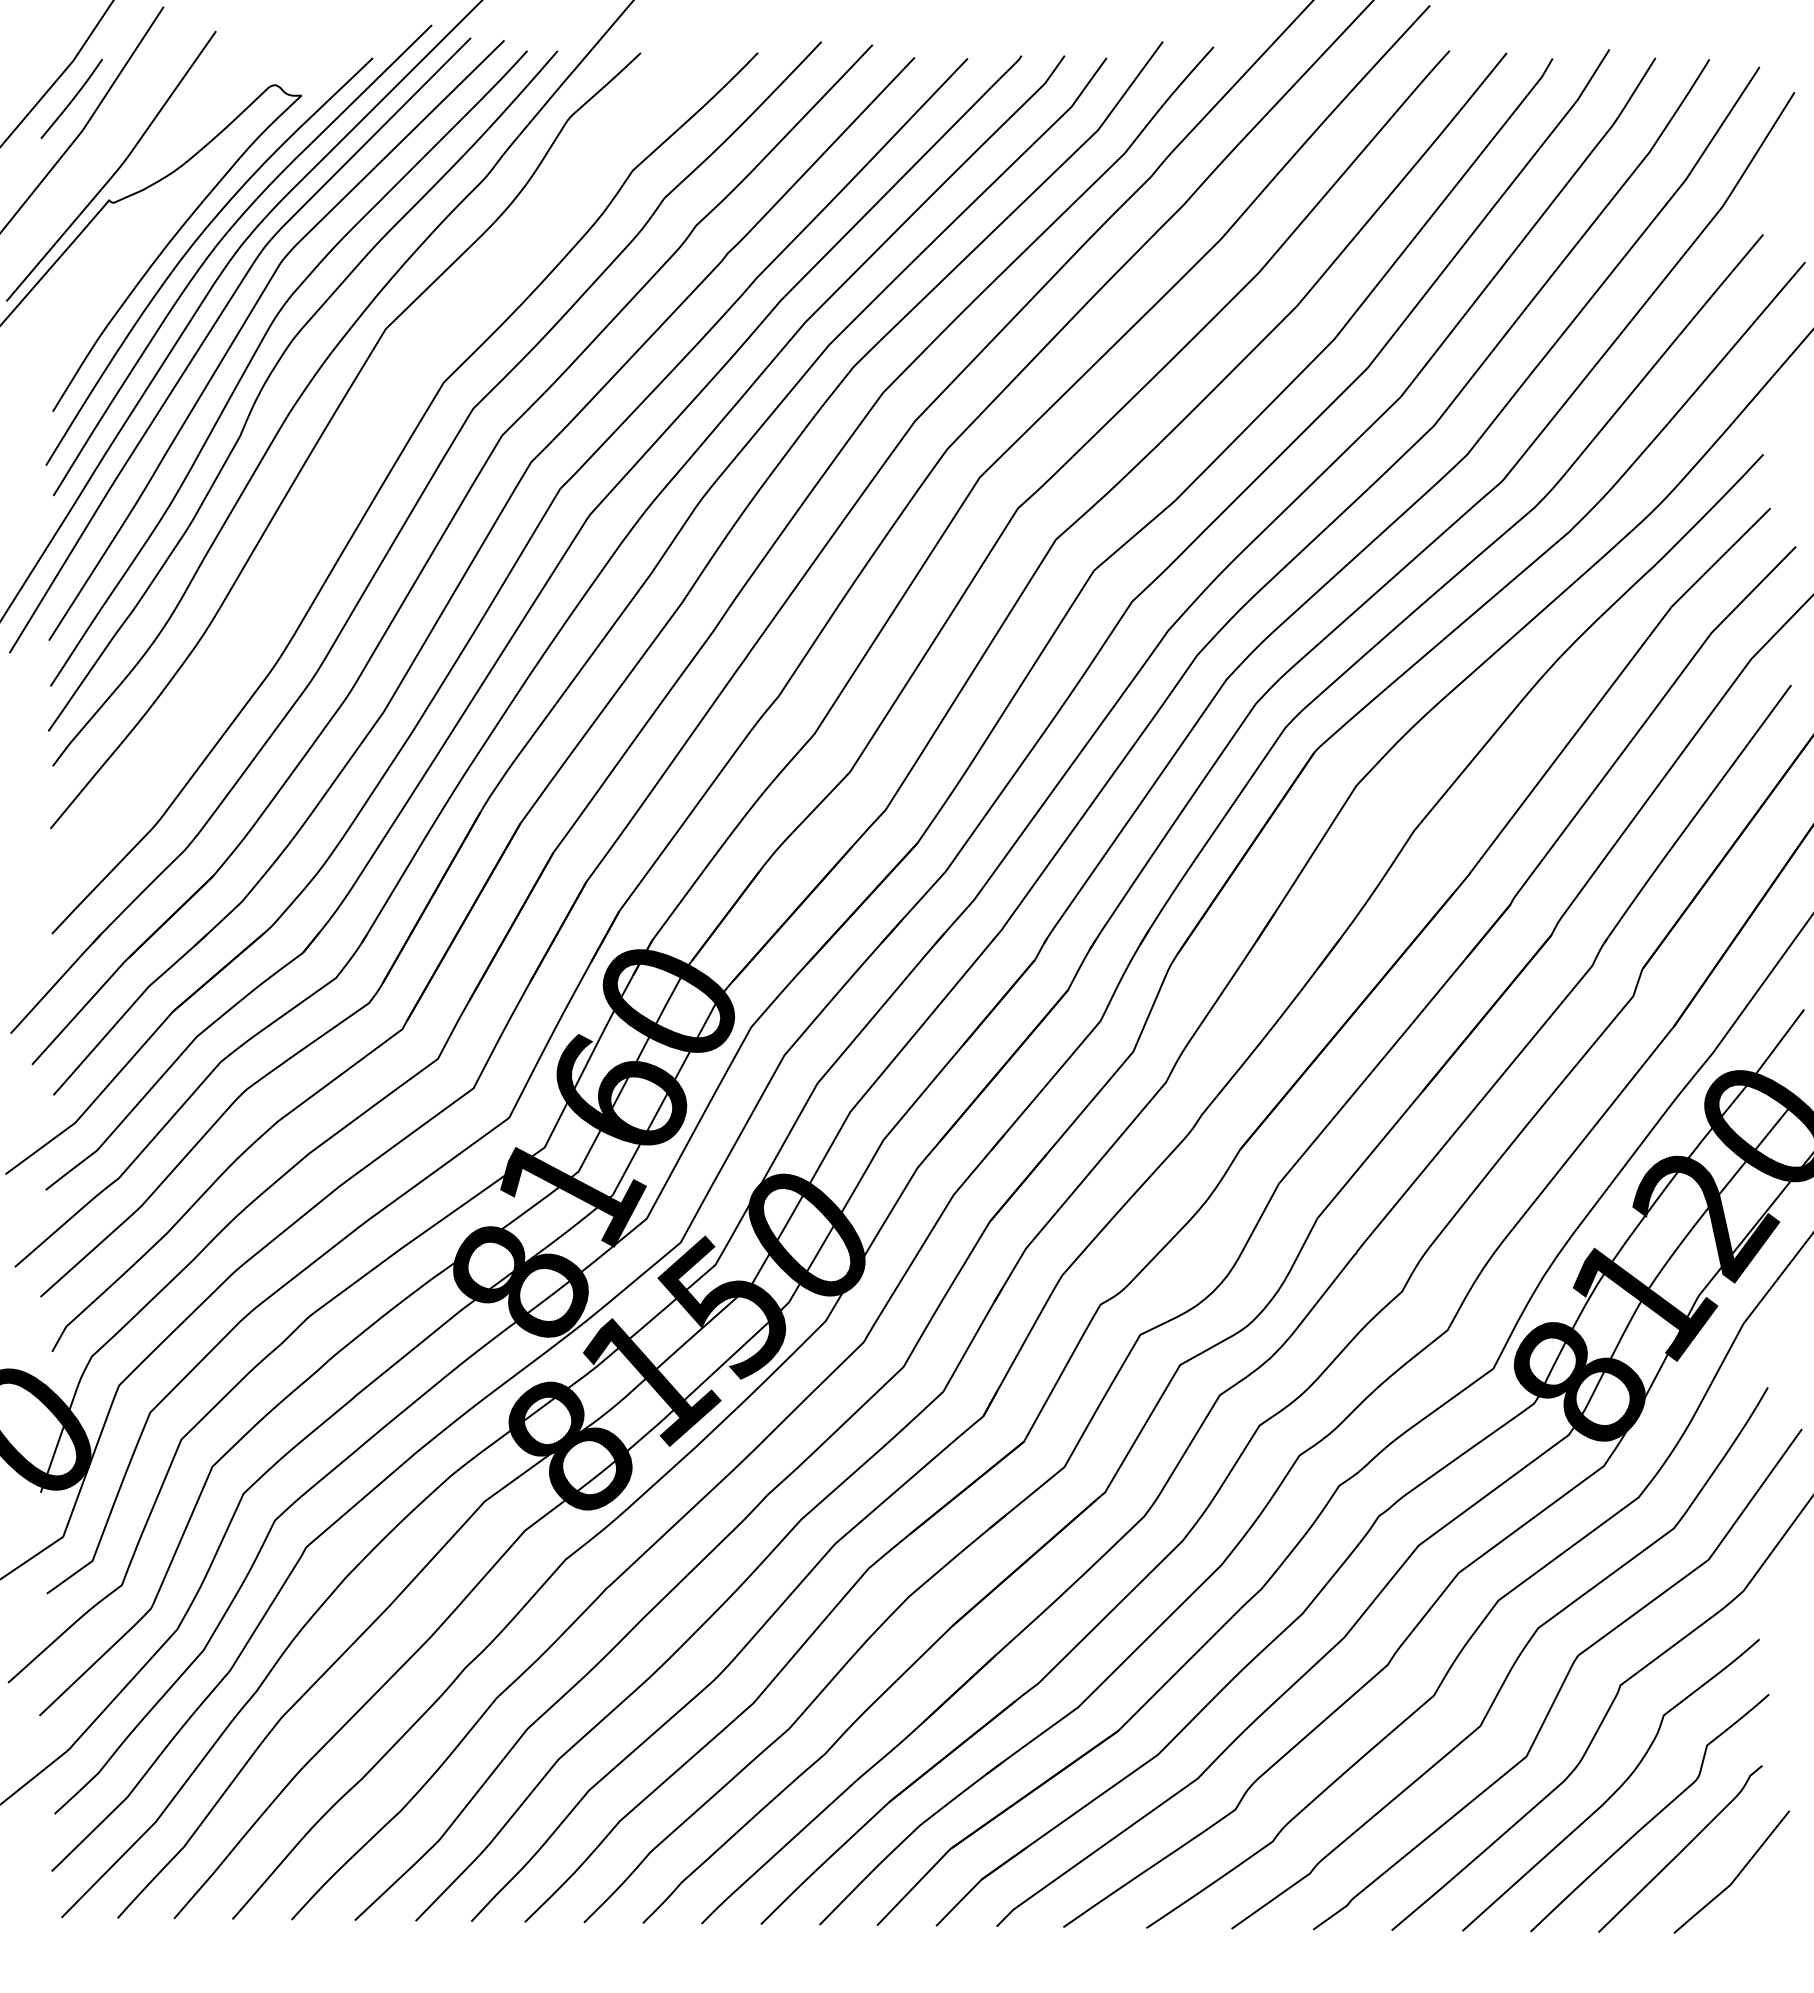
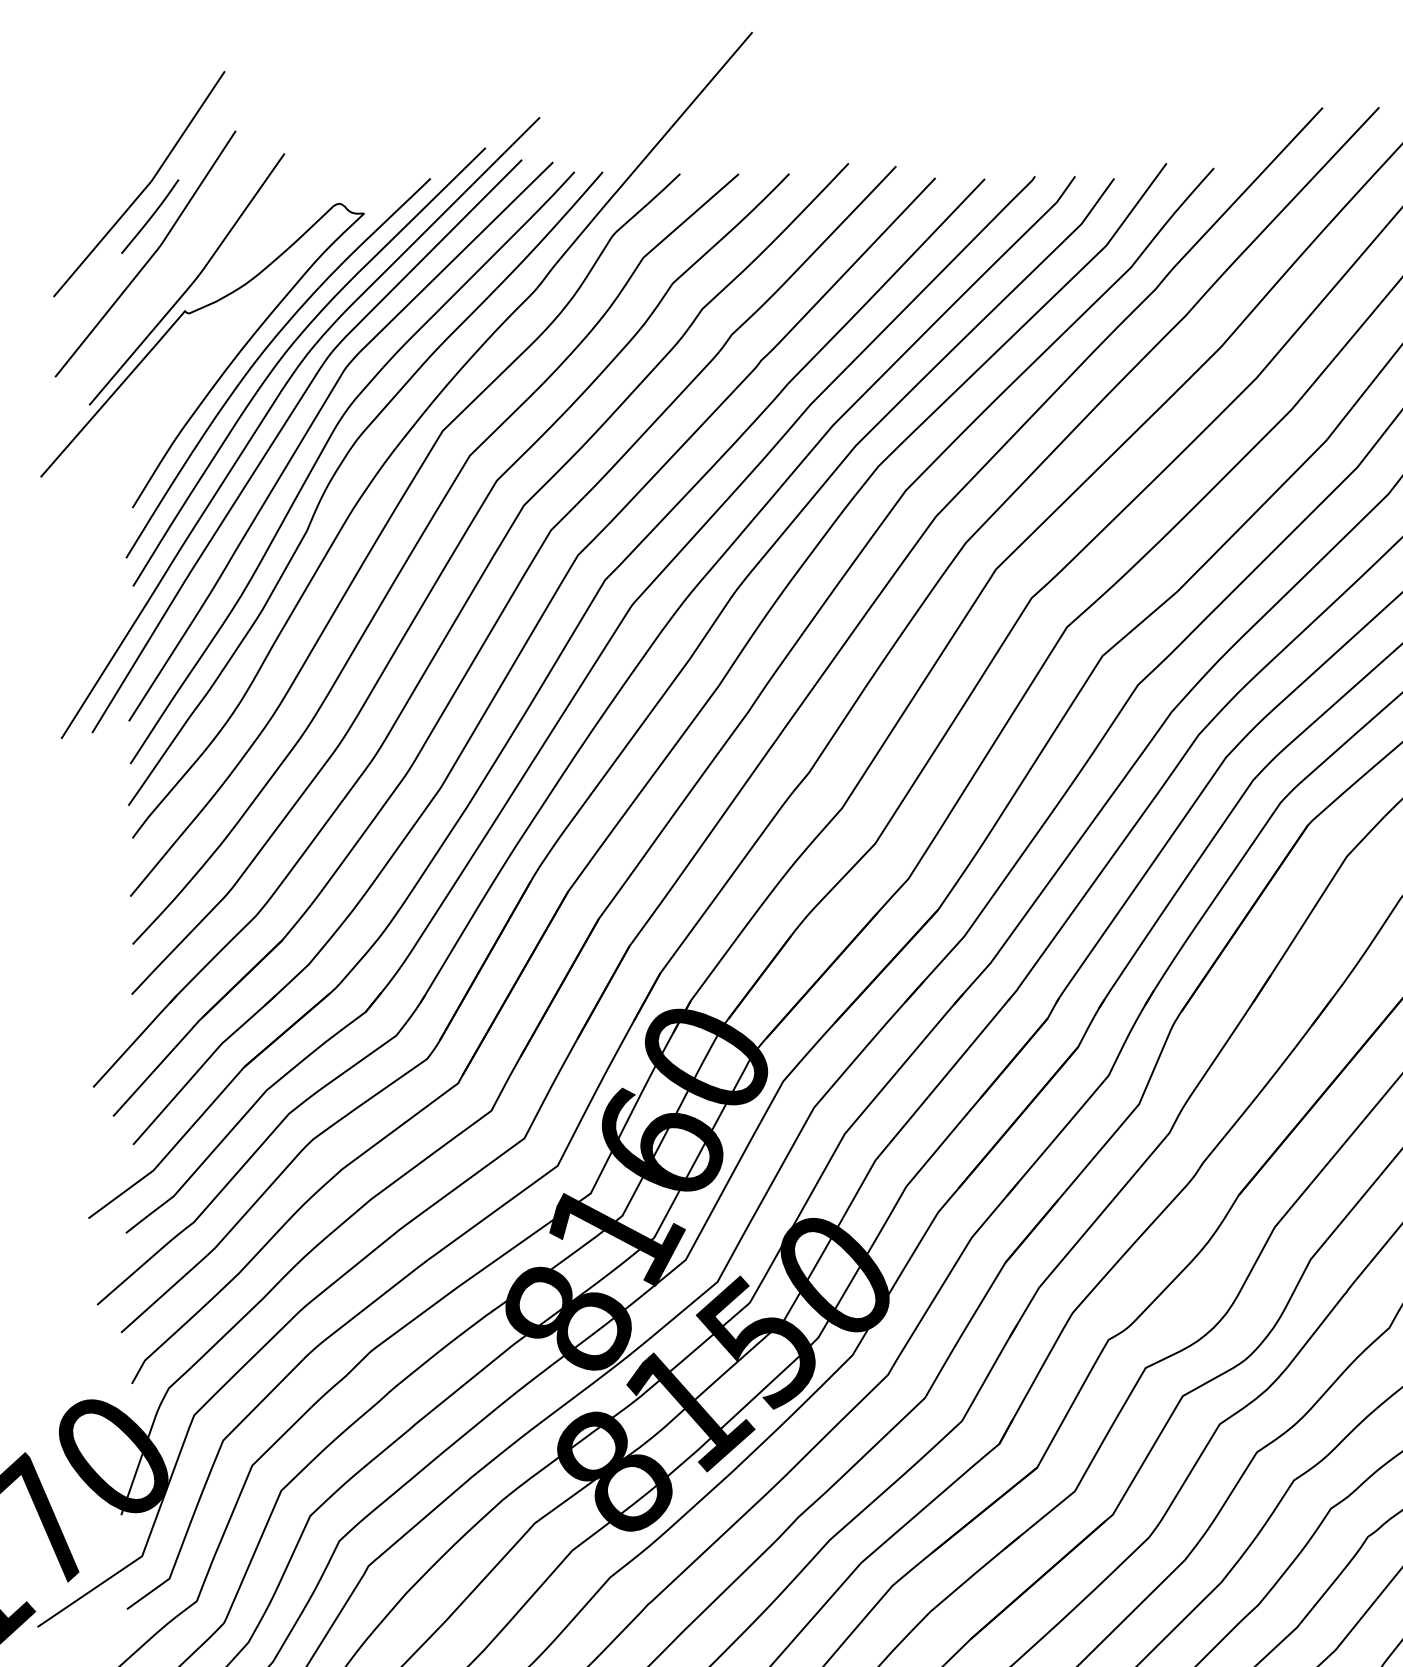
curve: (357, 453) -> (416, 546), added

